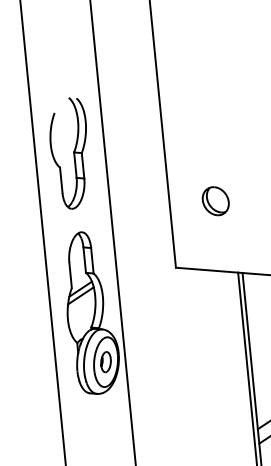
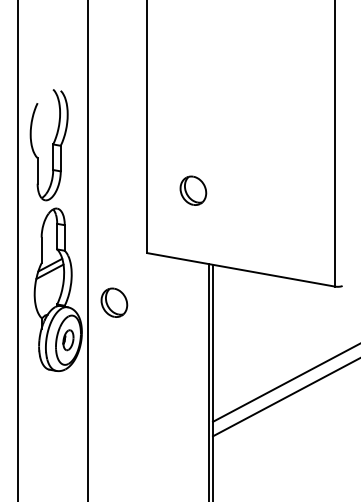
part: (69, 153) -> (48, 145), moved
part: (148, 320) -> (114, 302), added

